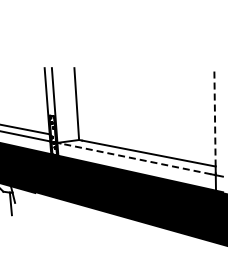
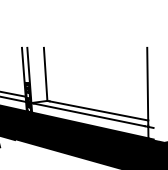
line: (214, 116) -> (147, 83), dashed -> solid
line: (135, 158) -> (89, 114), dashed -> solid

